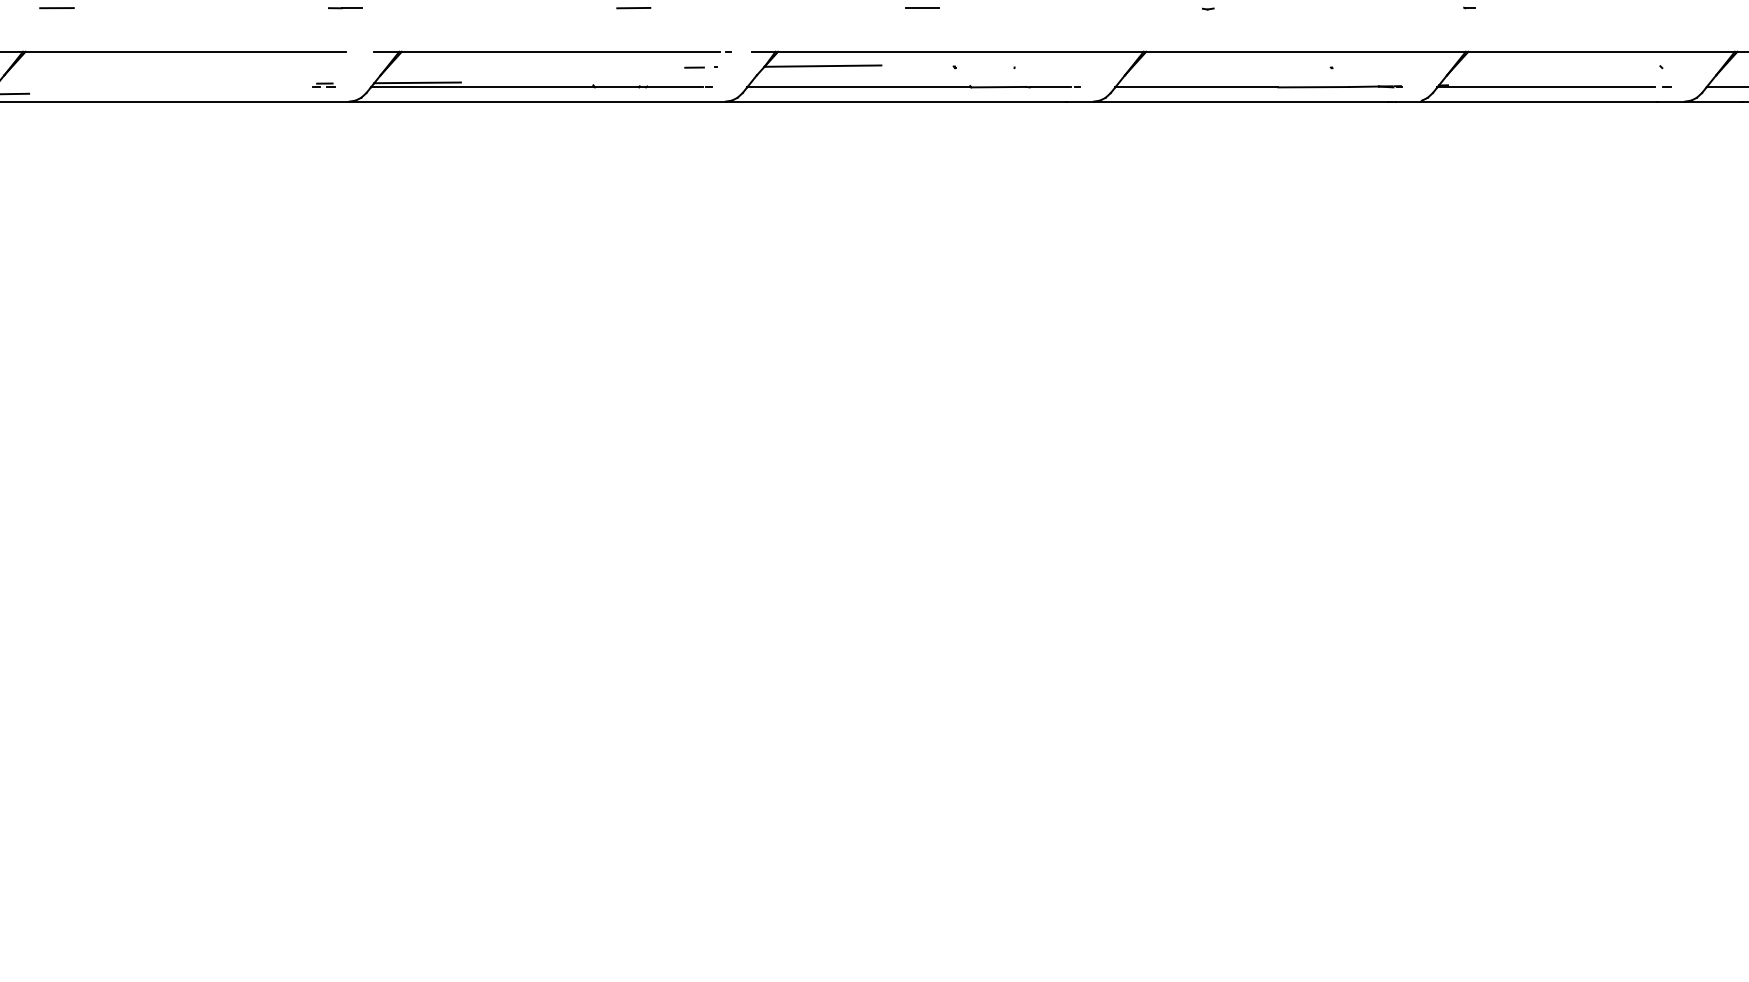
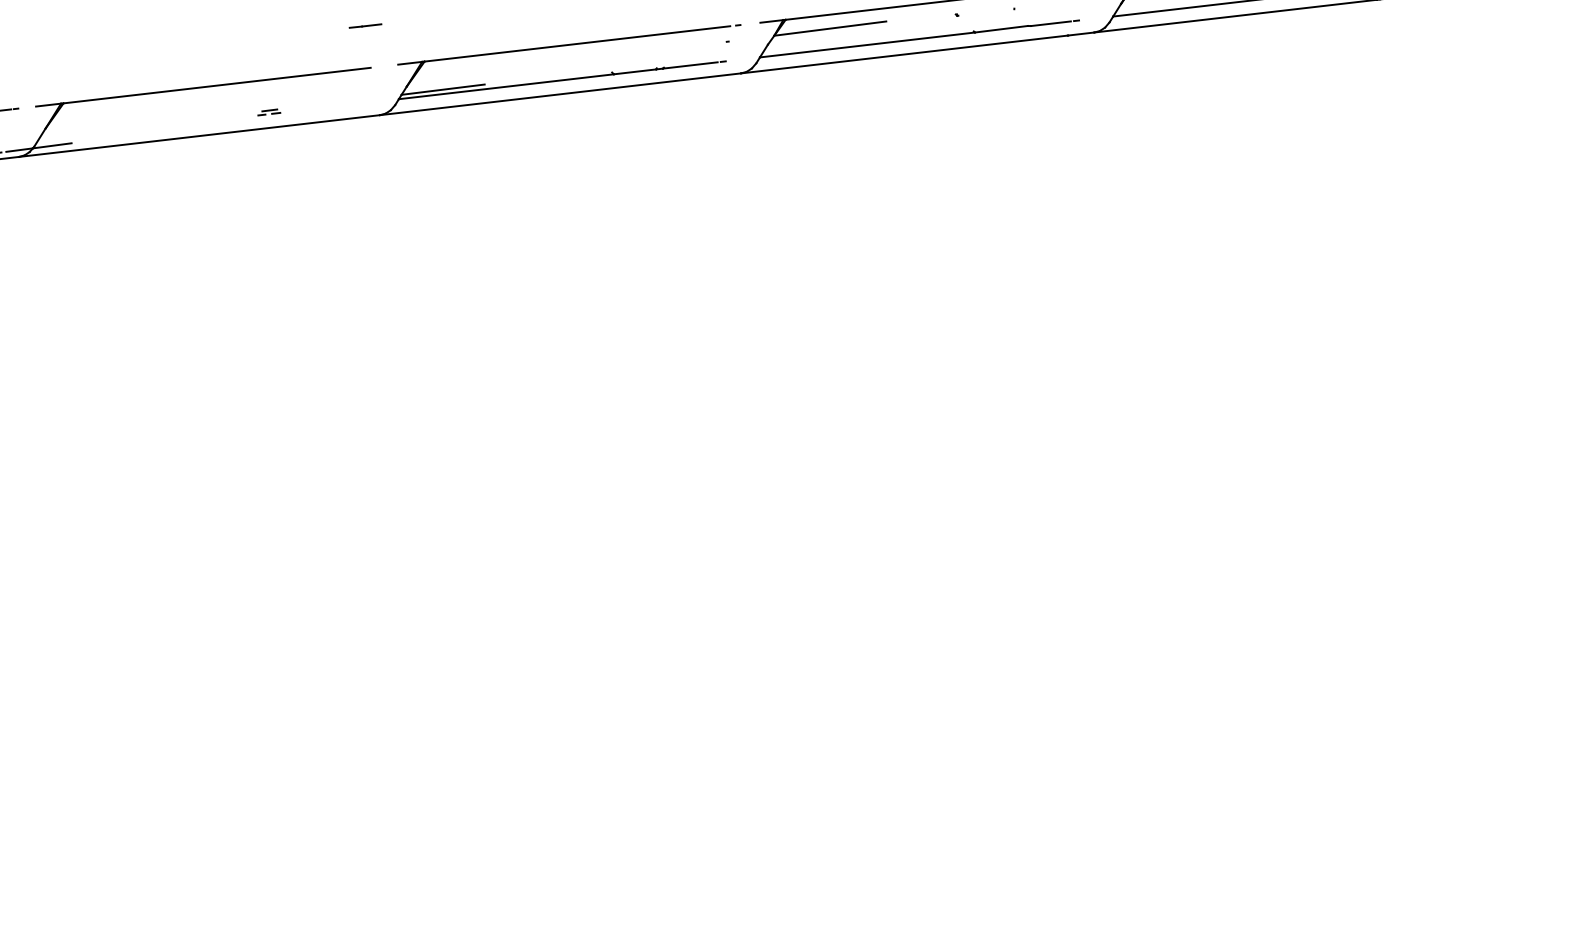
line: (56, 8) -> (88, 58), removed
line: (694, 67) -> (707, 44), removed
part: (323, 84) -> (268, 111), moved

